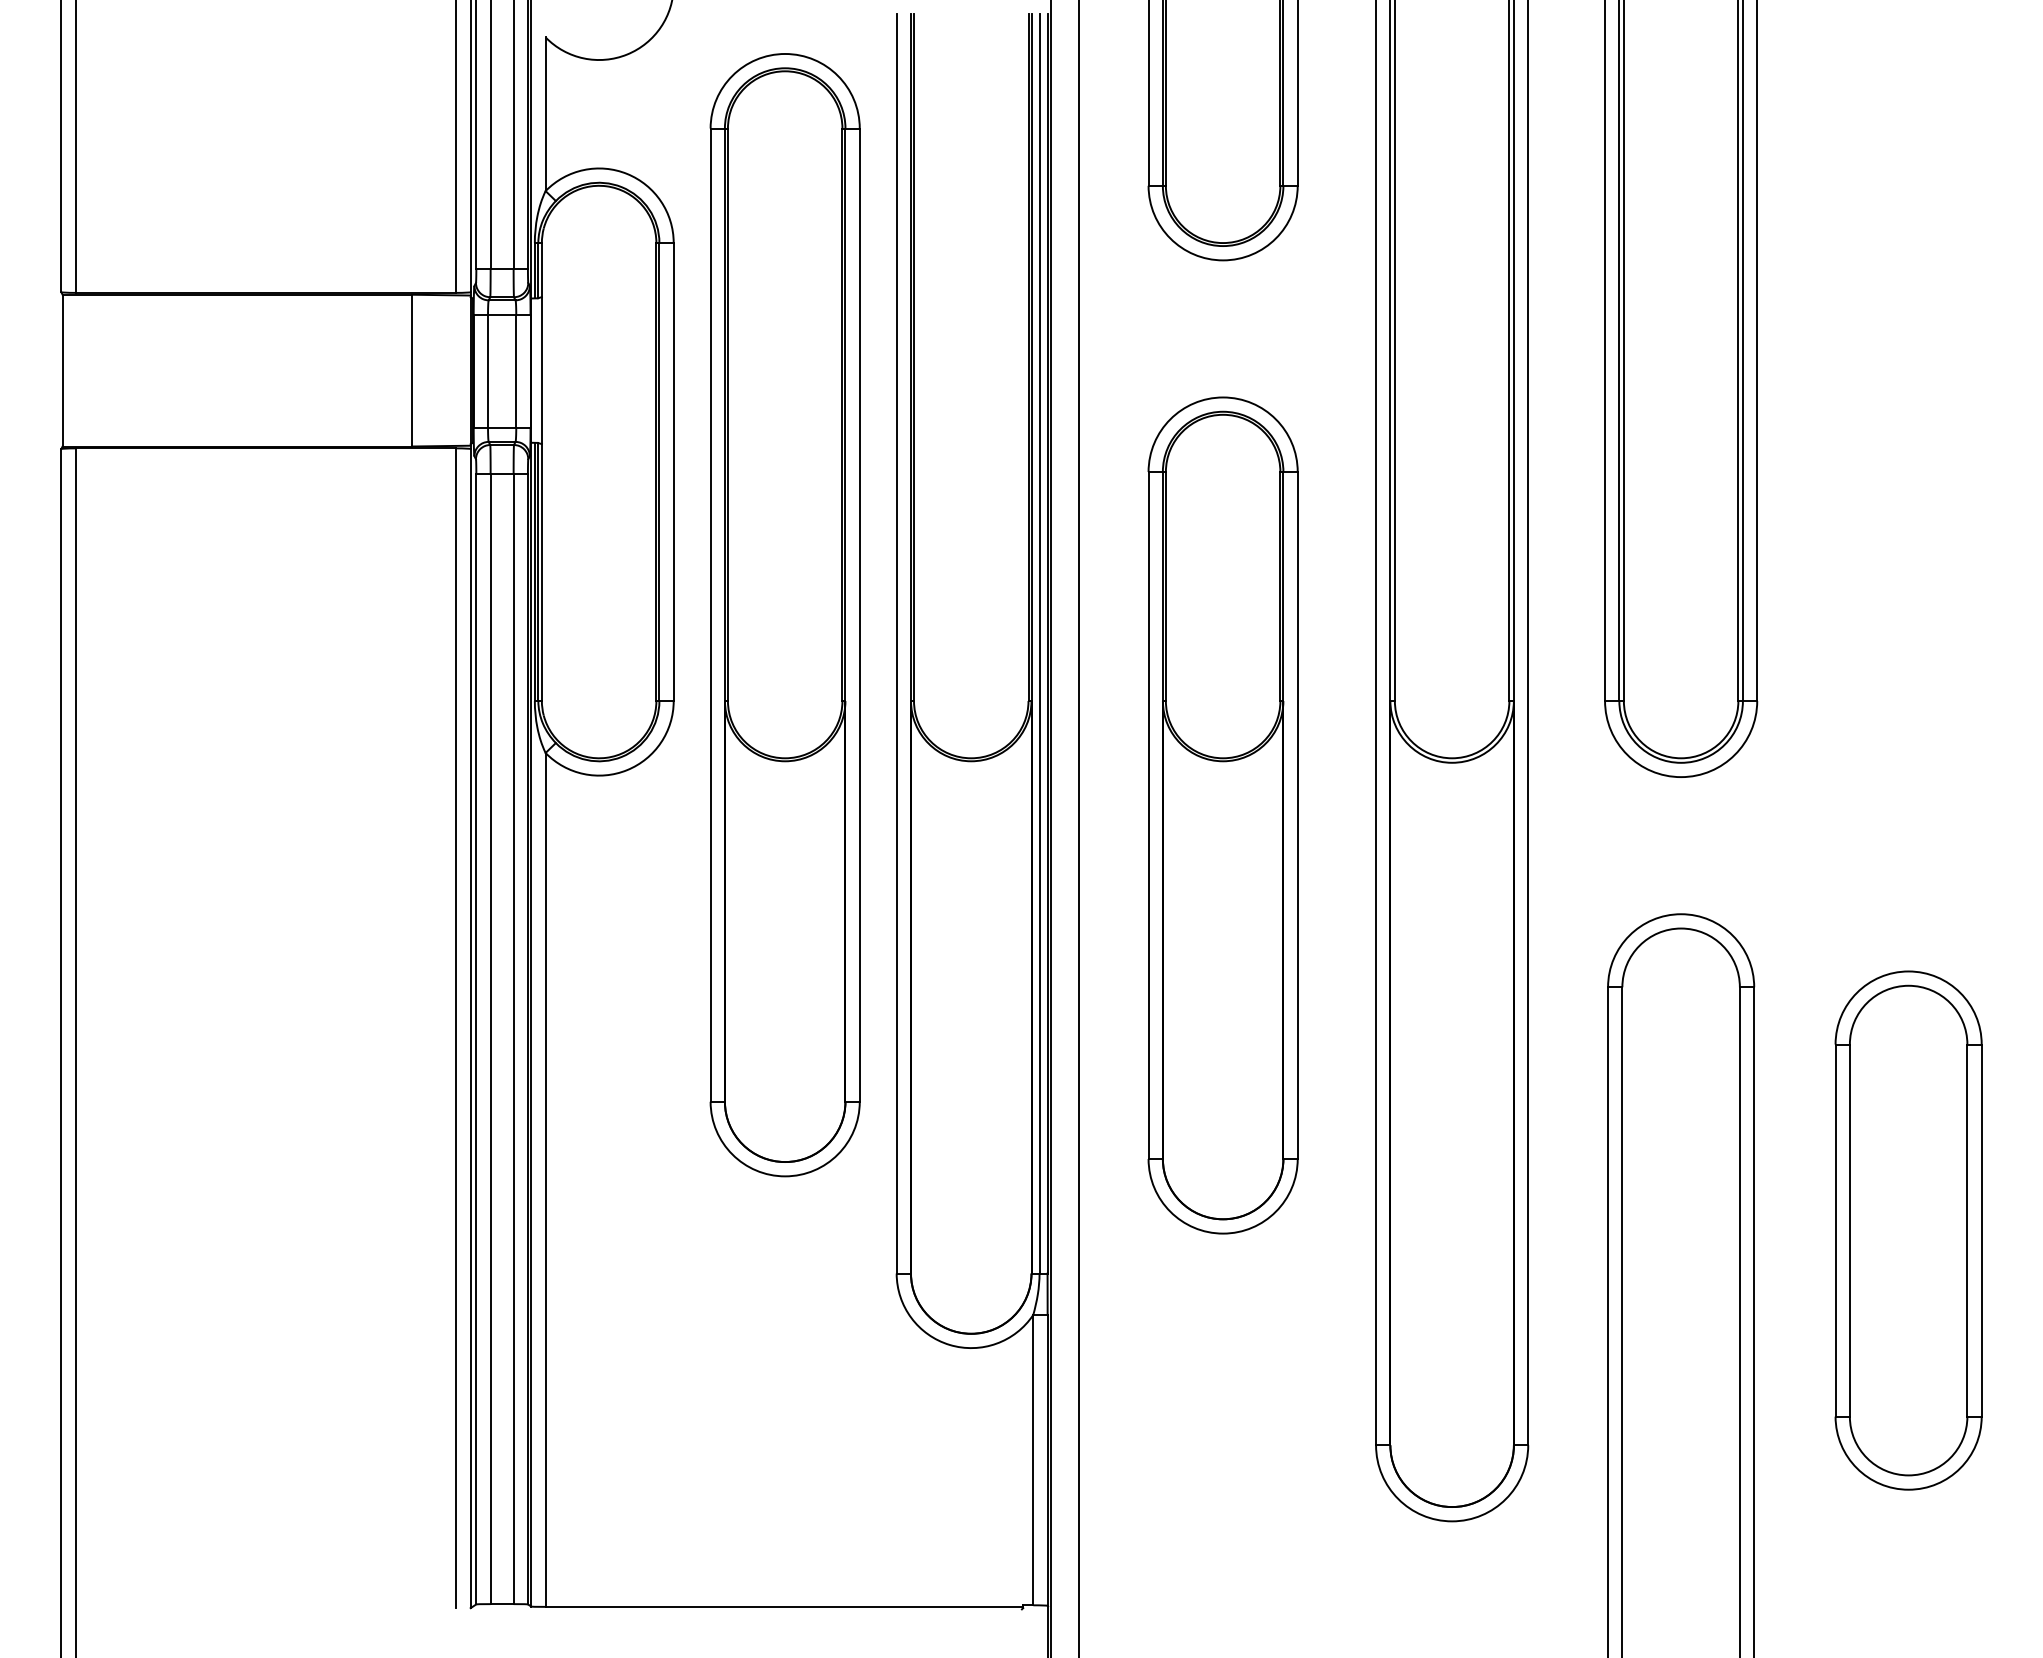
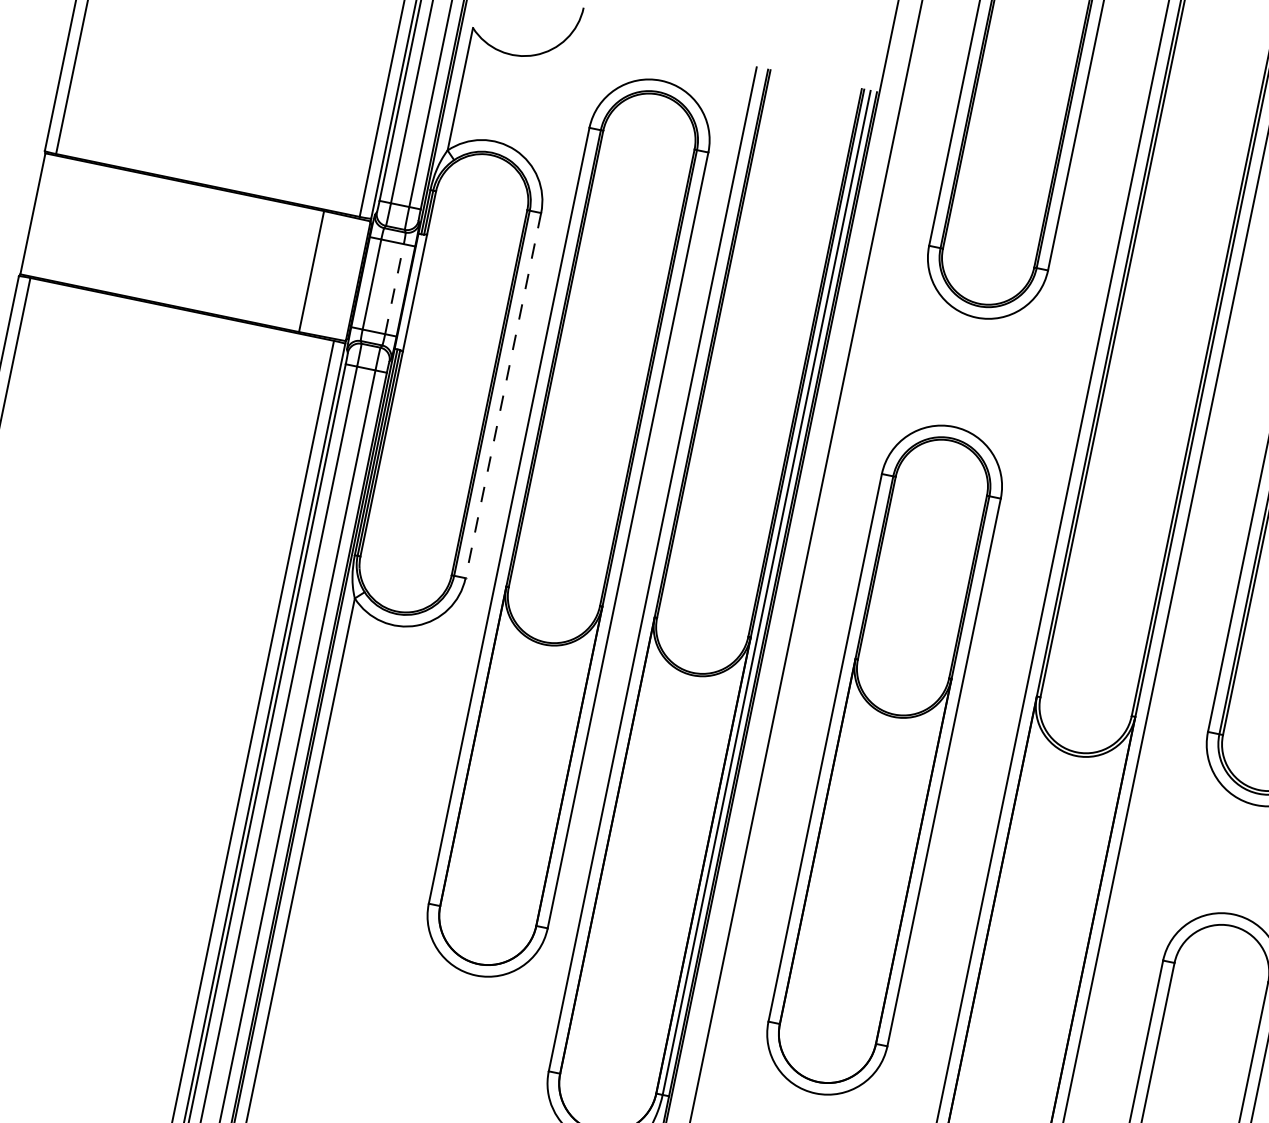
line: (516, 370) -> (394, 288), solid -> dashed
line: (673, 472) -> (503, 395), solid -> dashed

